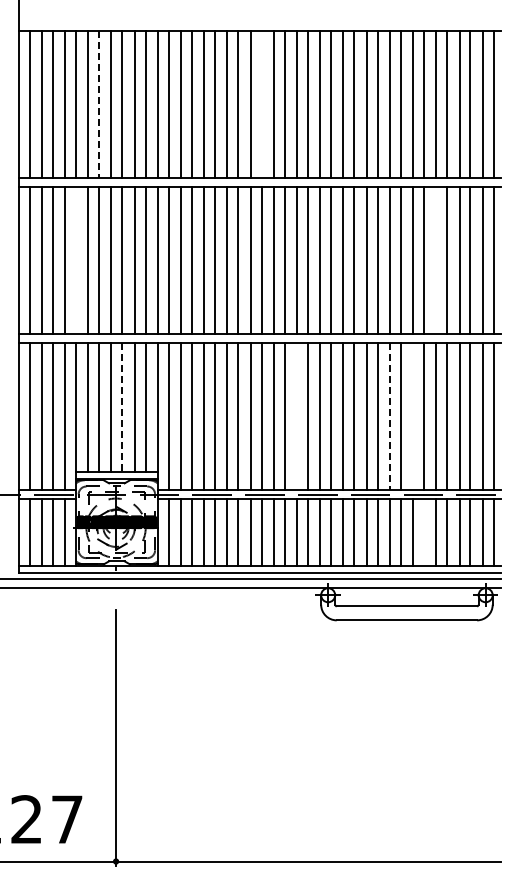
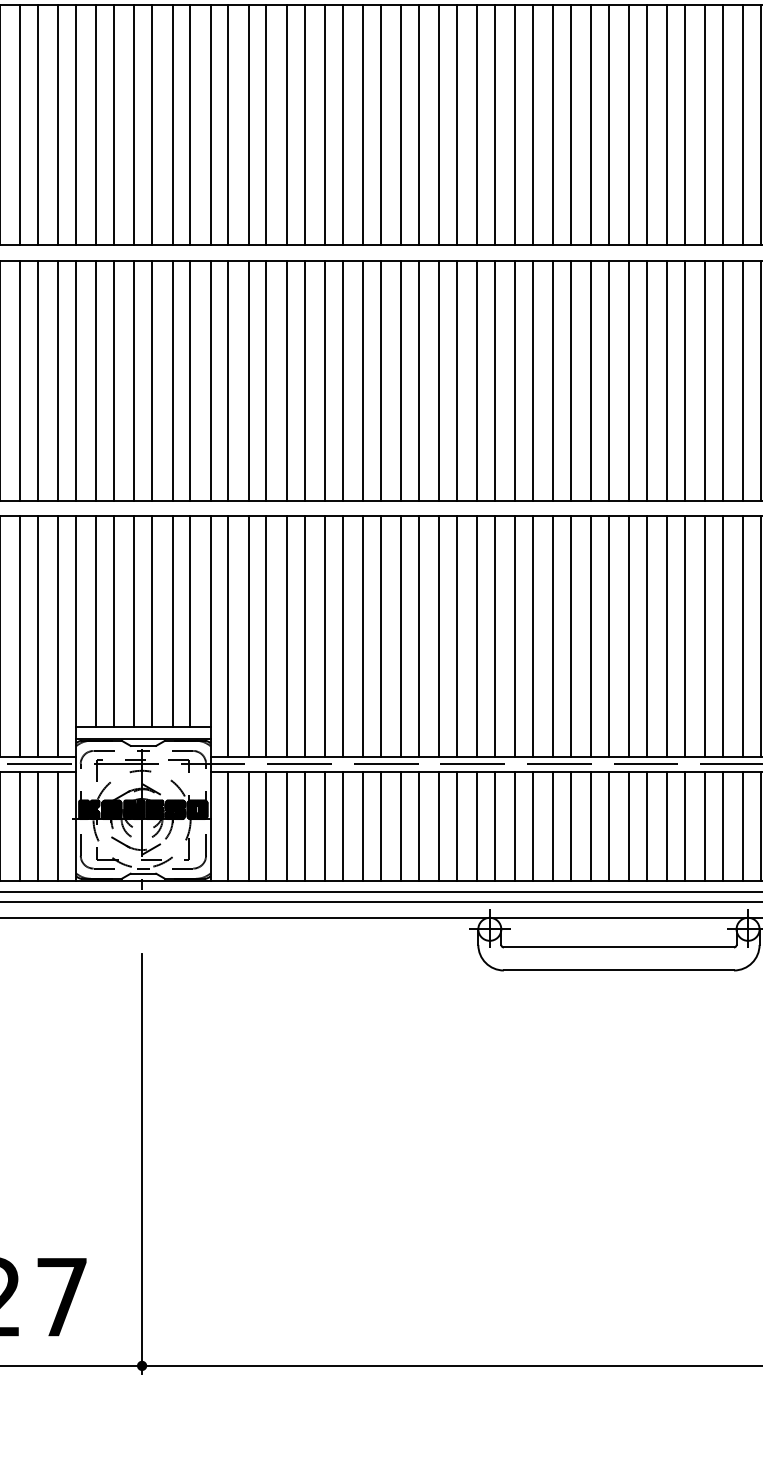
line: (261, 104) -> (380, 124), added
line: (99, 105) -> (114, 126), dashed -> solid
line: (75, 260) -> (75, 380), added
line: (436, 260) -> (667, 380), added
line: (122, 408) -> (152, 623), dashed -> solid
line: (297, 416) -> (439, 636), added
line: (413, 416) -> (629, 636), added
line: (389, 417) -> (590, 637), dashed -> solid
line: (423, 532) -> (646, 826), added

